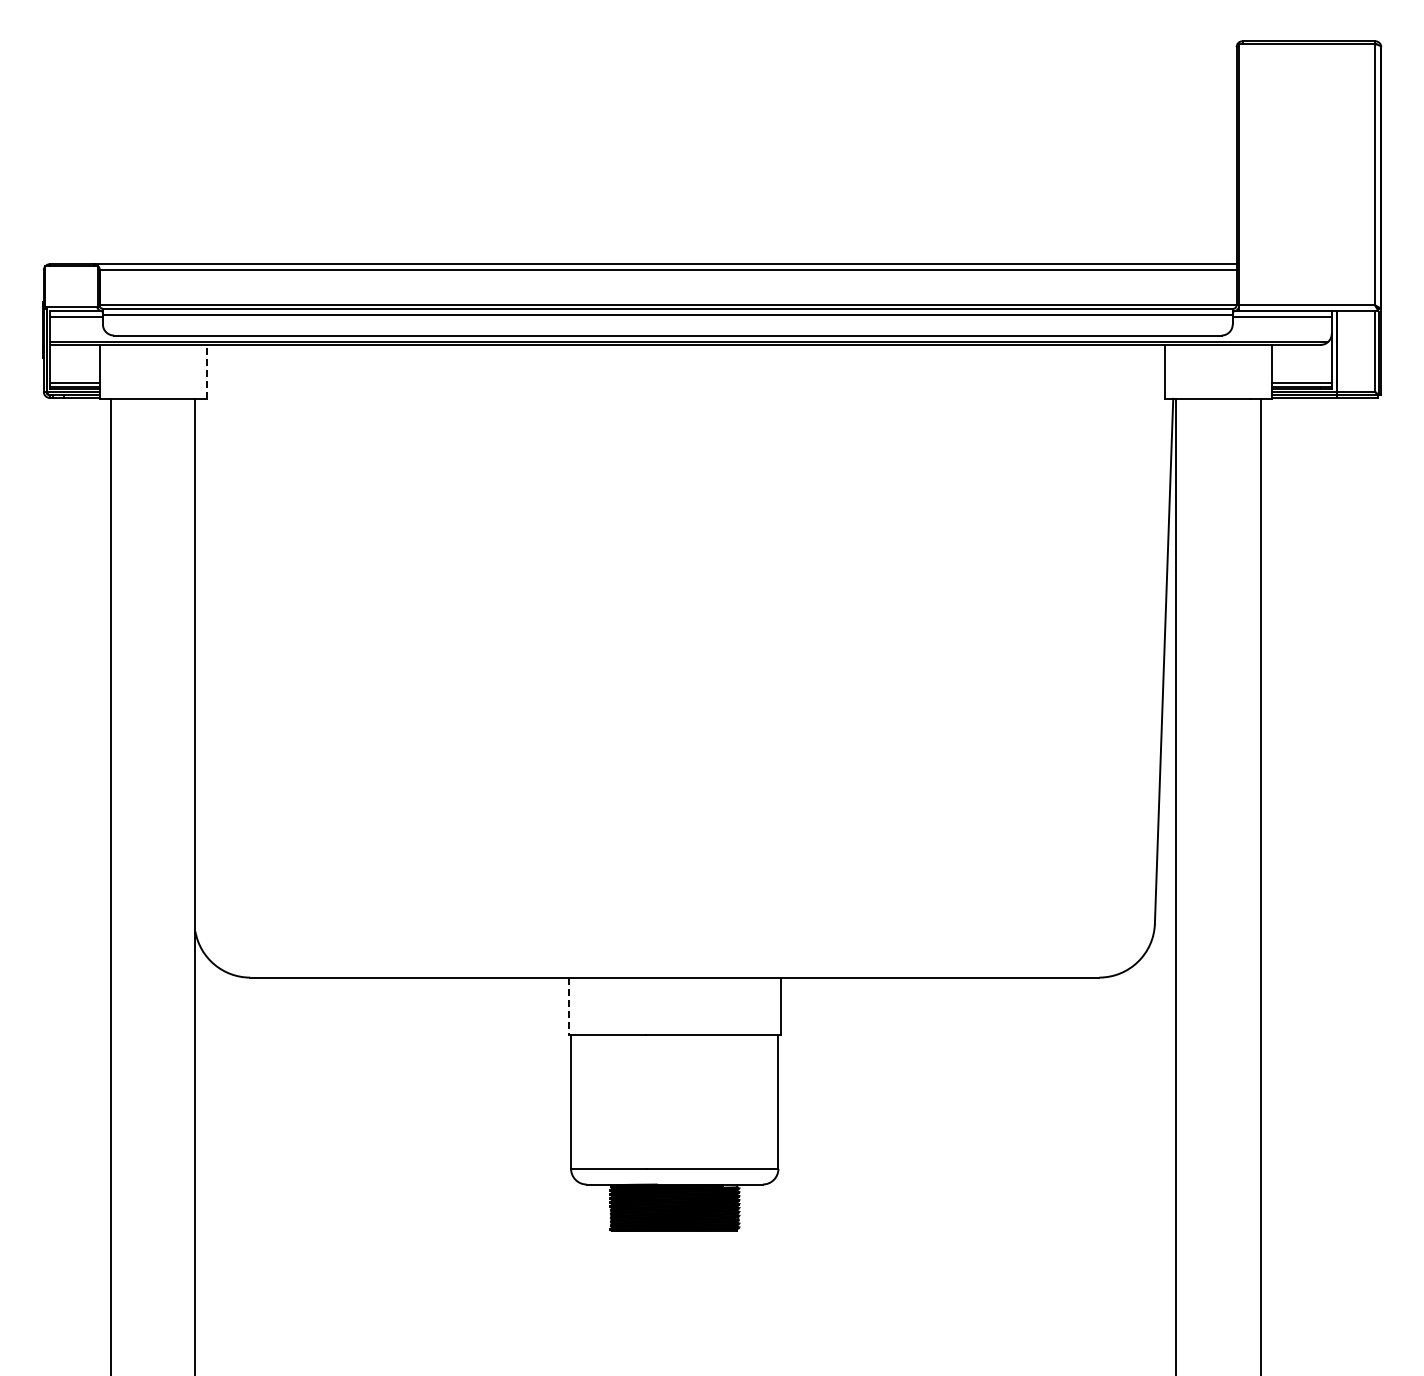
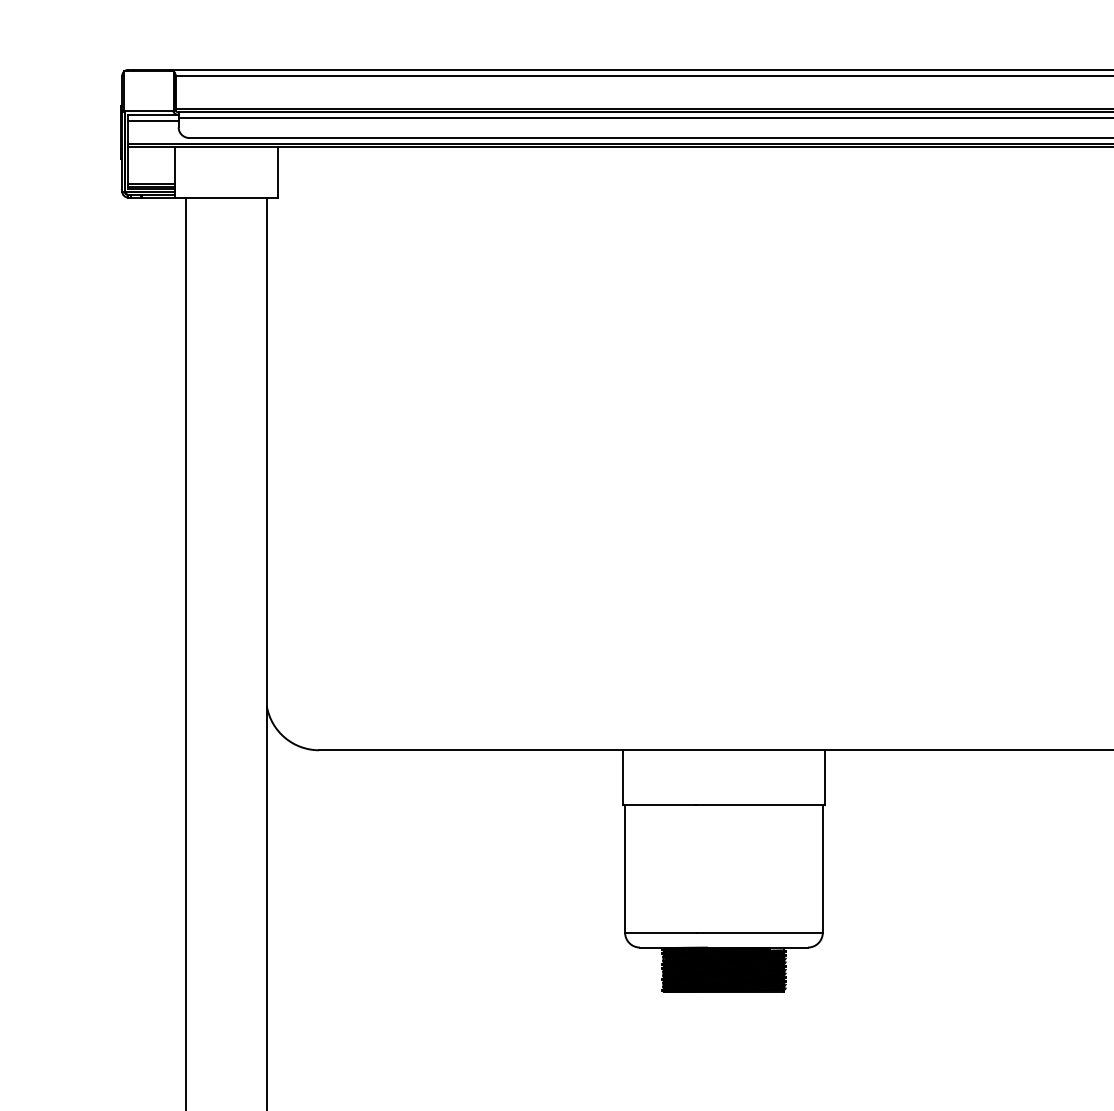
line: (206, 371) -> (277, 172), dashed -> solid
line: (568, 1006) -> (622, 777), dashed -> solid

